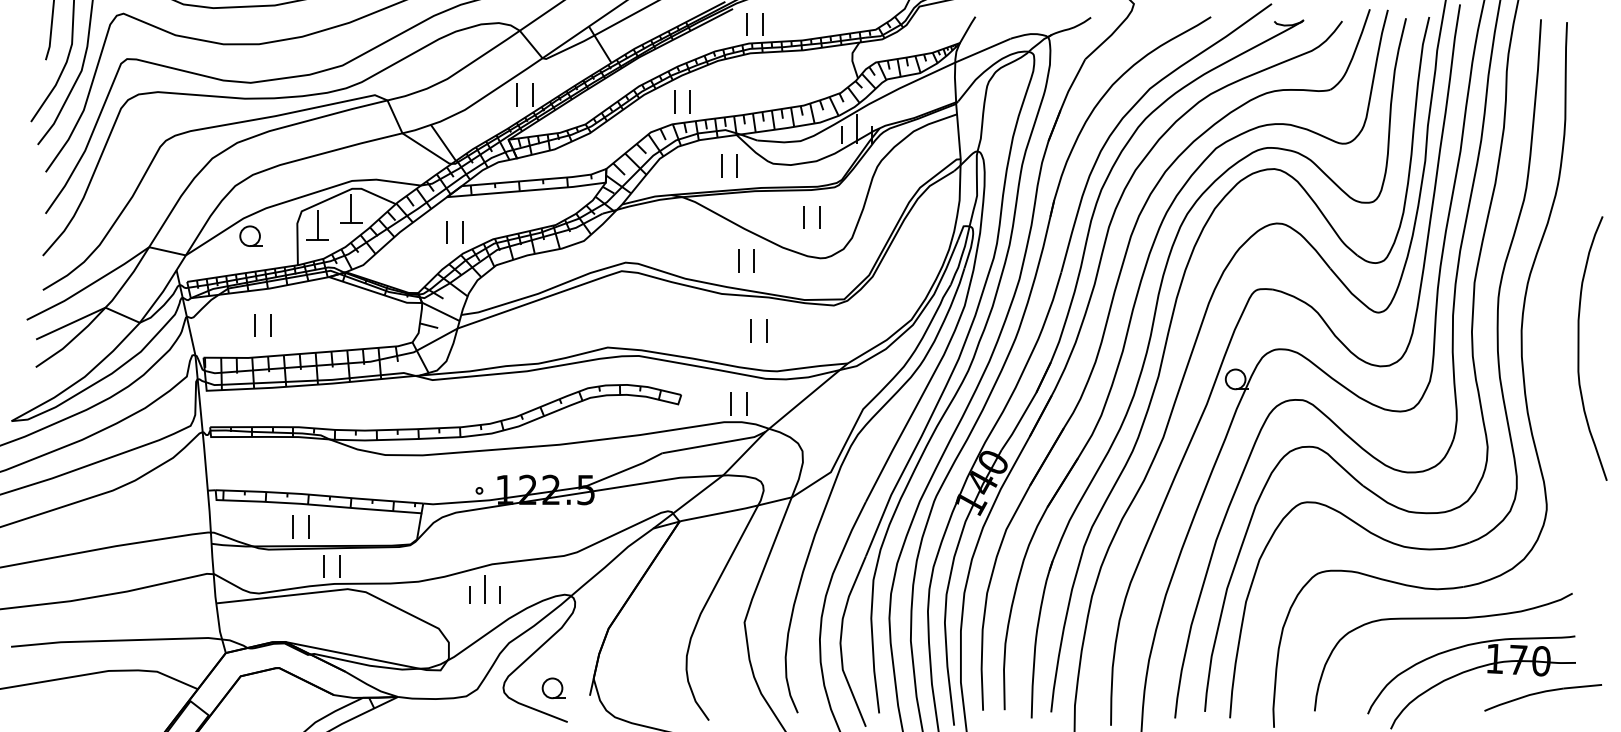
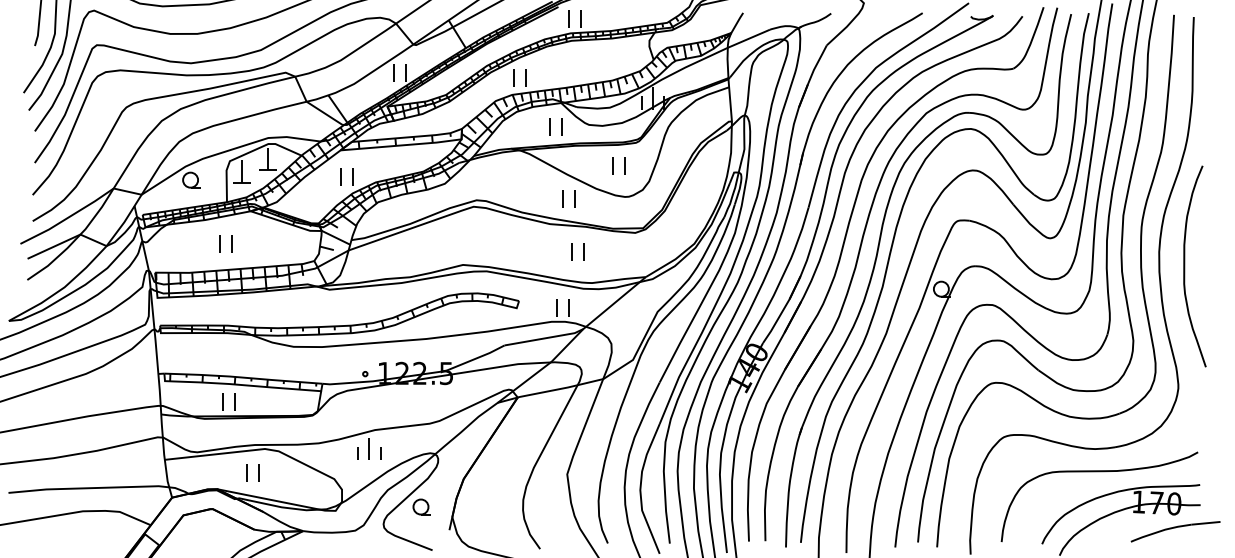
part: (255, 325) -> (220, 243), moved
curve: (1579, 348) -> (1185, 266), moved
part: (324, 566) -> (247, 472), moved
part: (553, 688) -> (421, 507), moved

